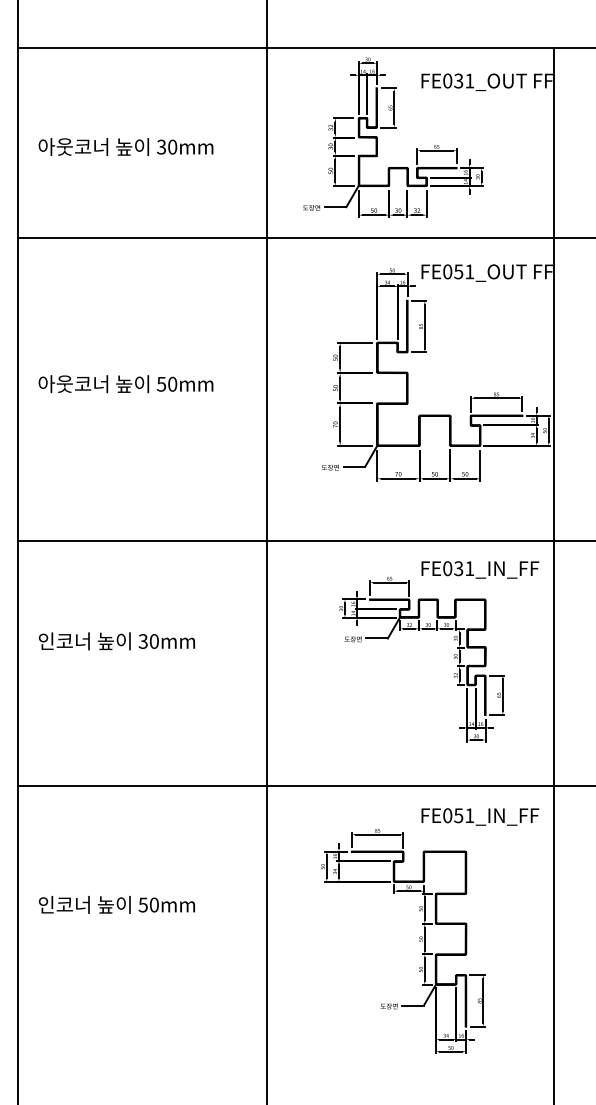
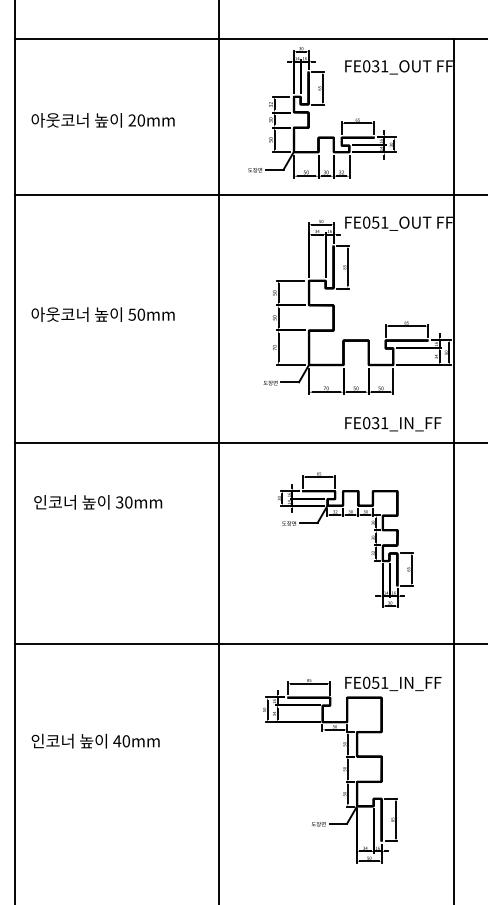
text: (161, 147) -> (132, 120), 30mm -> 20mm
text: (480, 569) -> (393, 423), moved
text: (116, 641) -> (97, 502), moved
text: (480, 816) -> (393, 683), moved
text: (143, 904) -> (117, 740), 50mm -> 40mm

